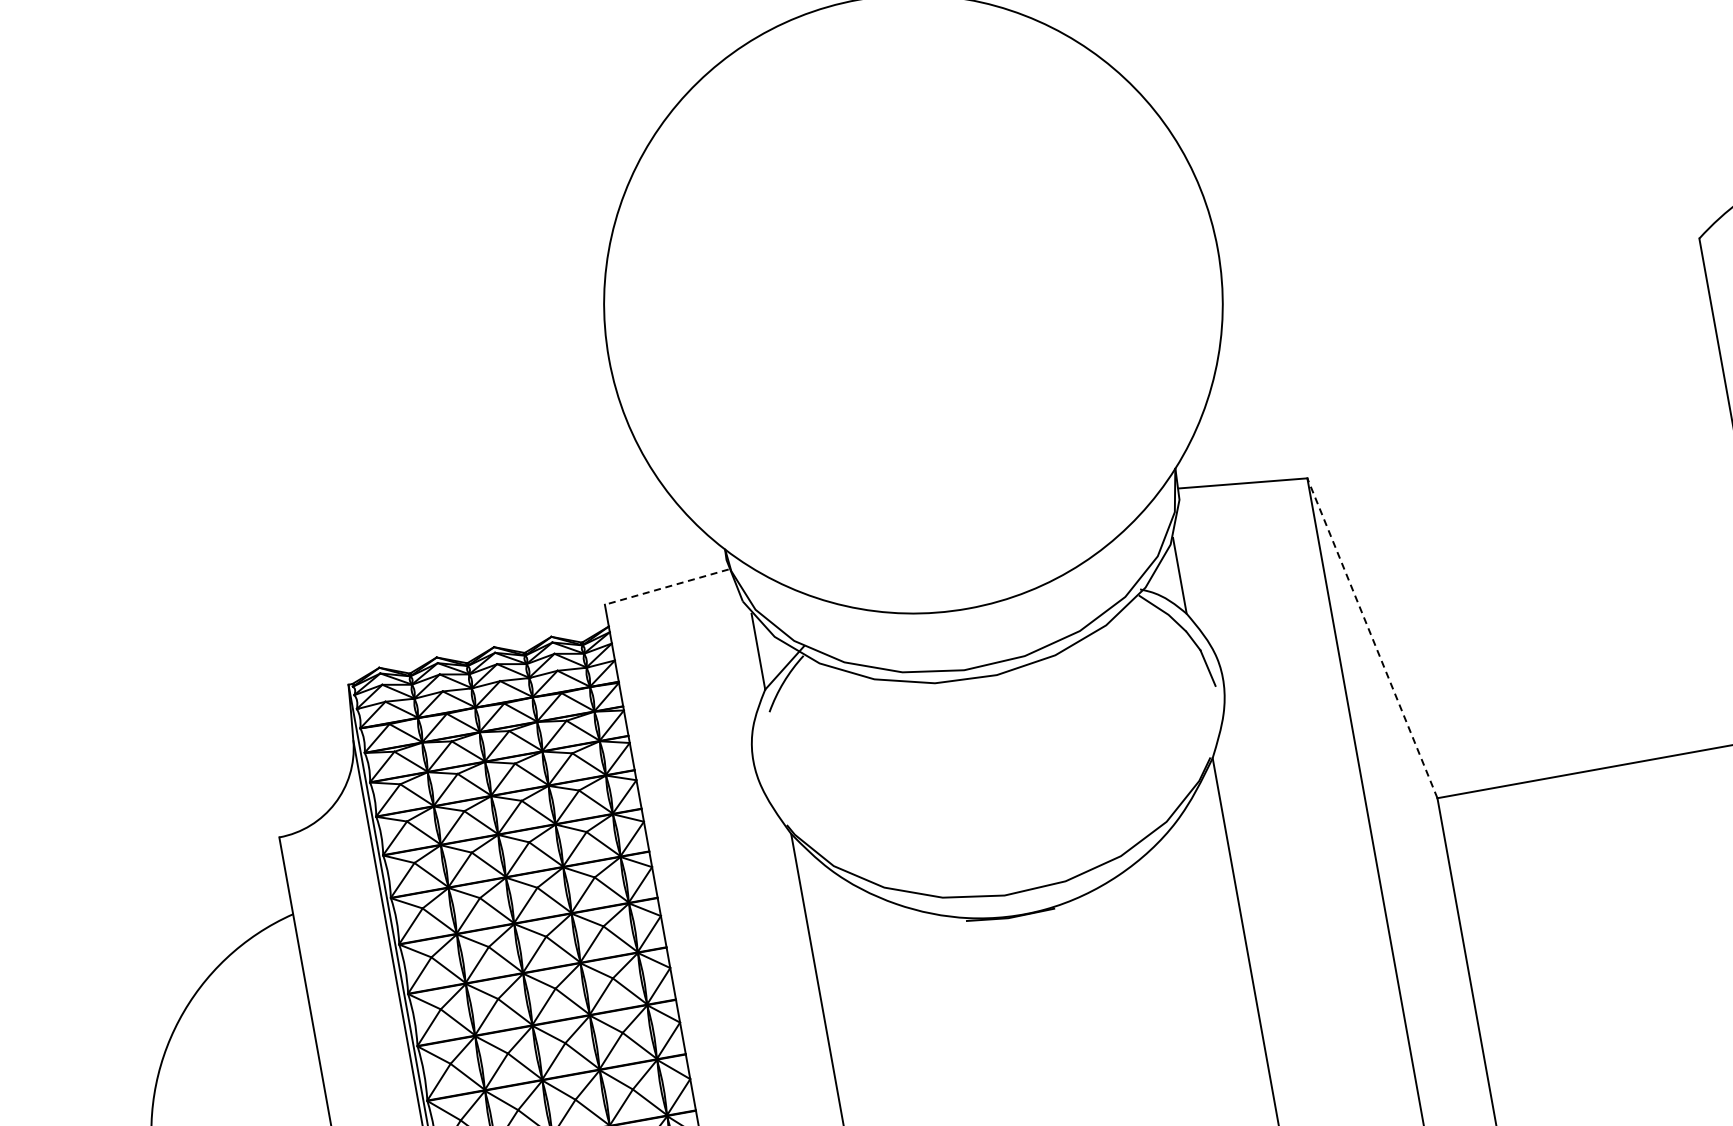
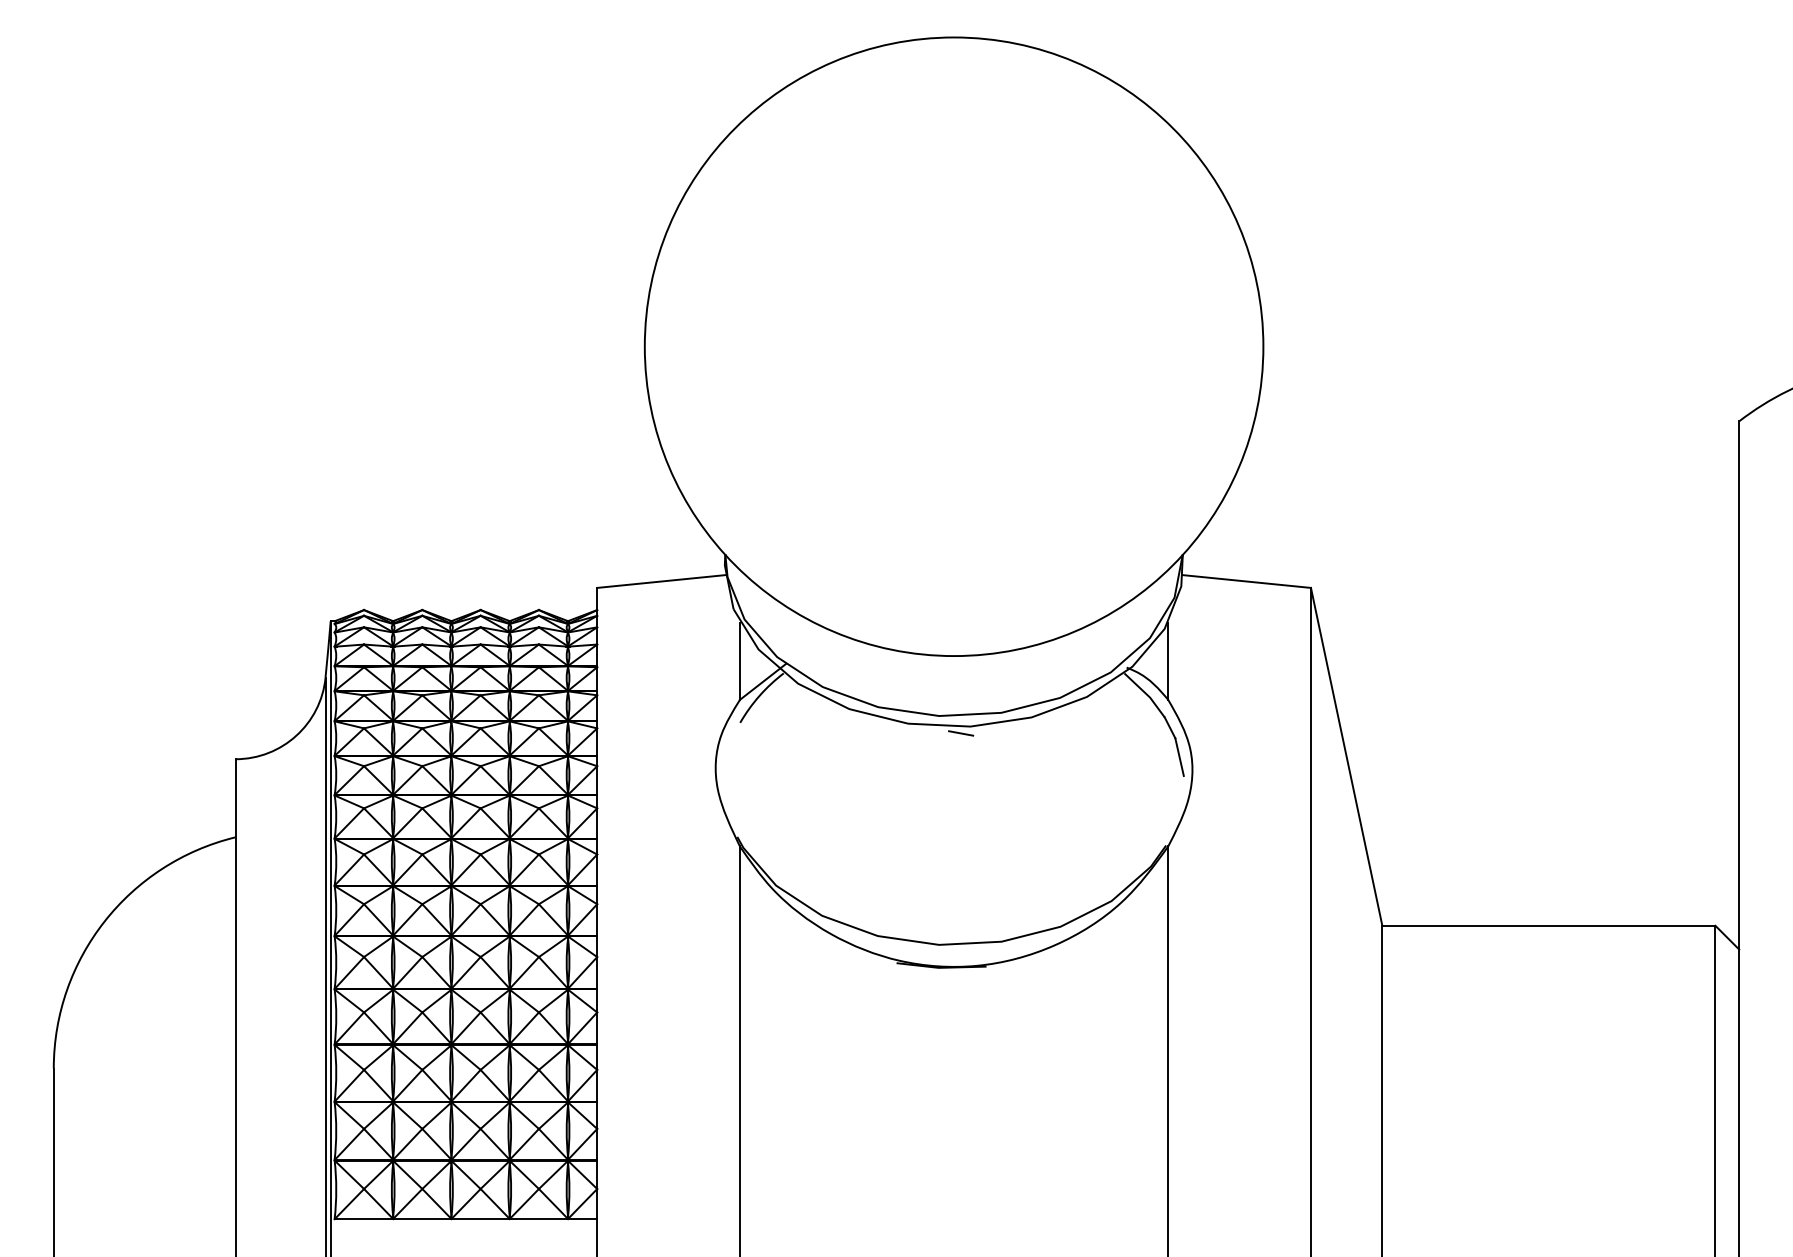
line: (666, 587) -> (660, 581), dashed -> solid
line: (1372, 637) -> (1346, 756), dashed -> solid
line: (989, 683) -> (961, 733), added

